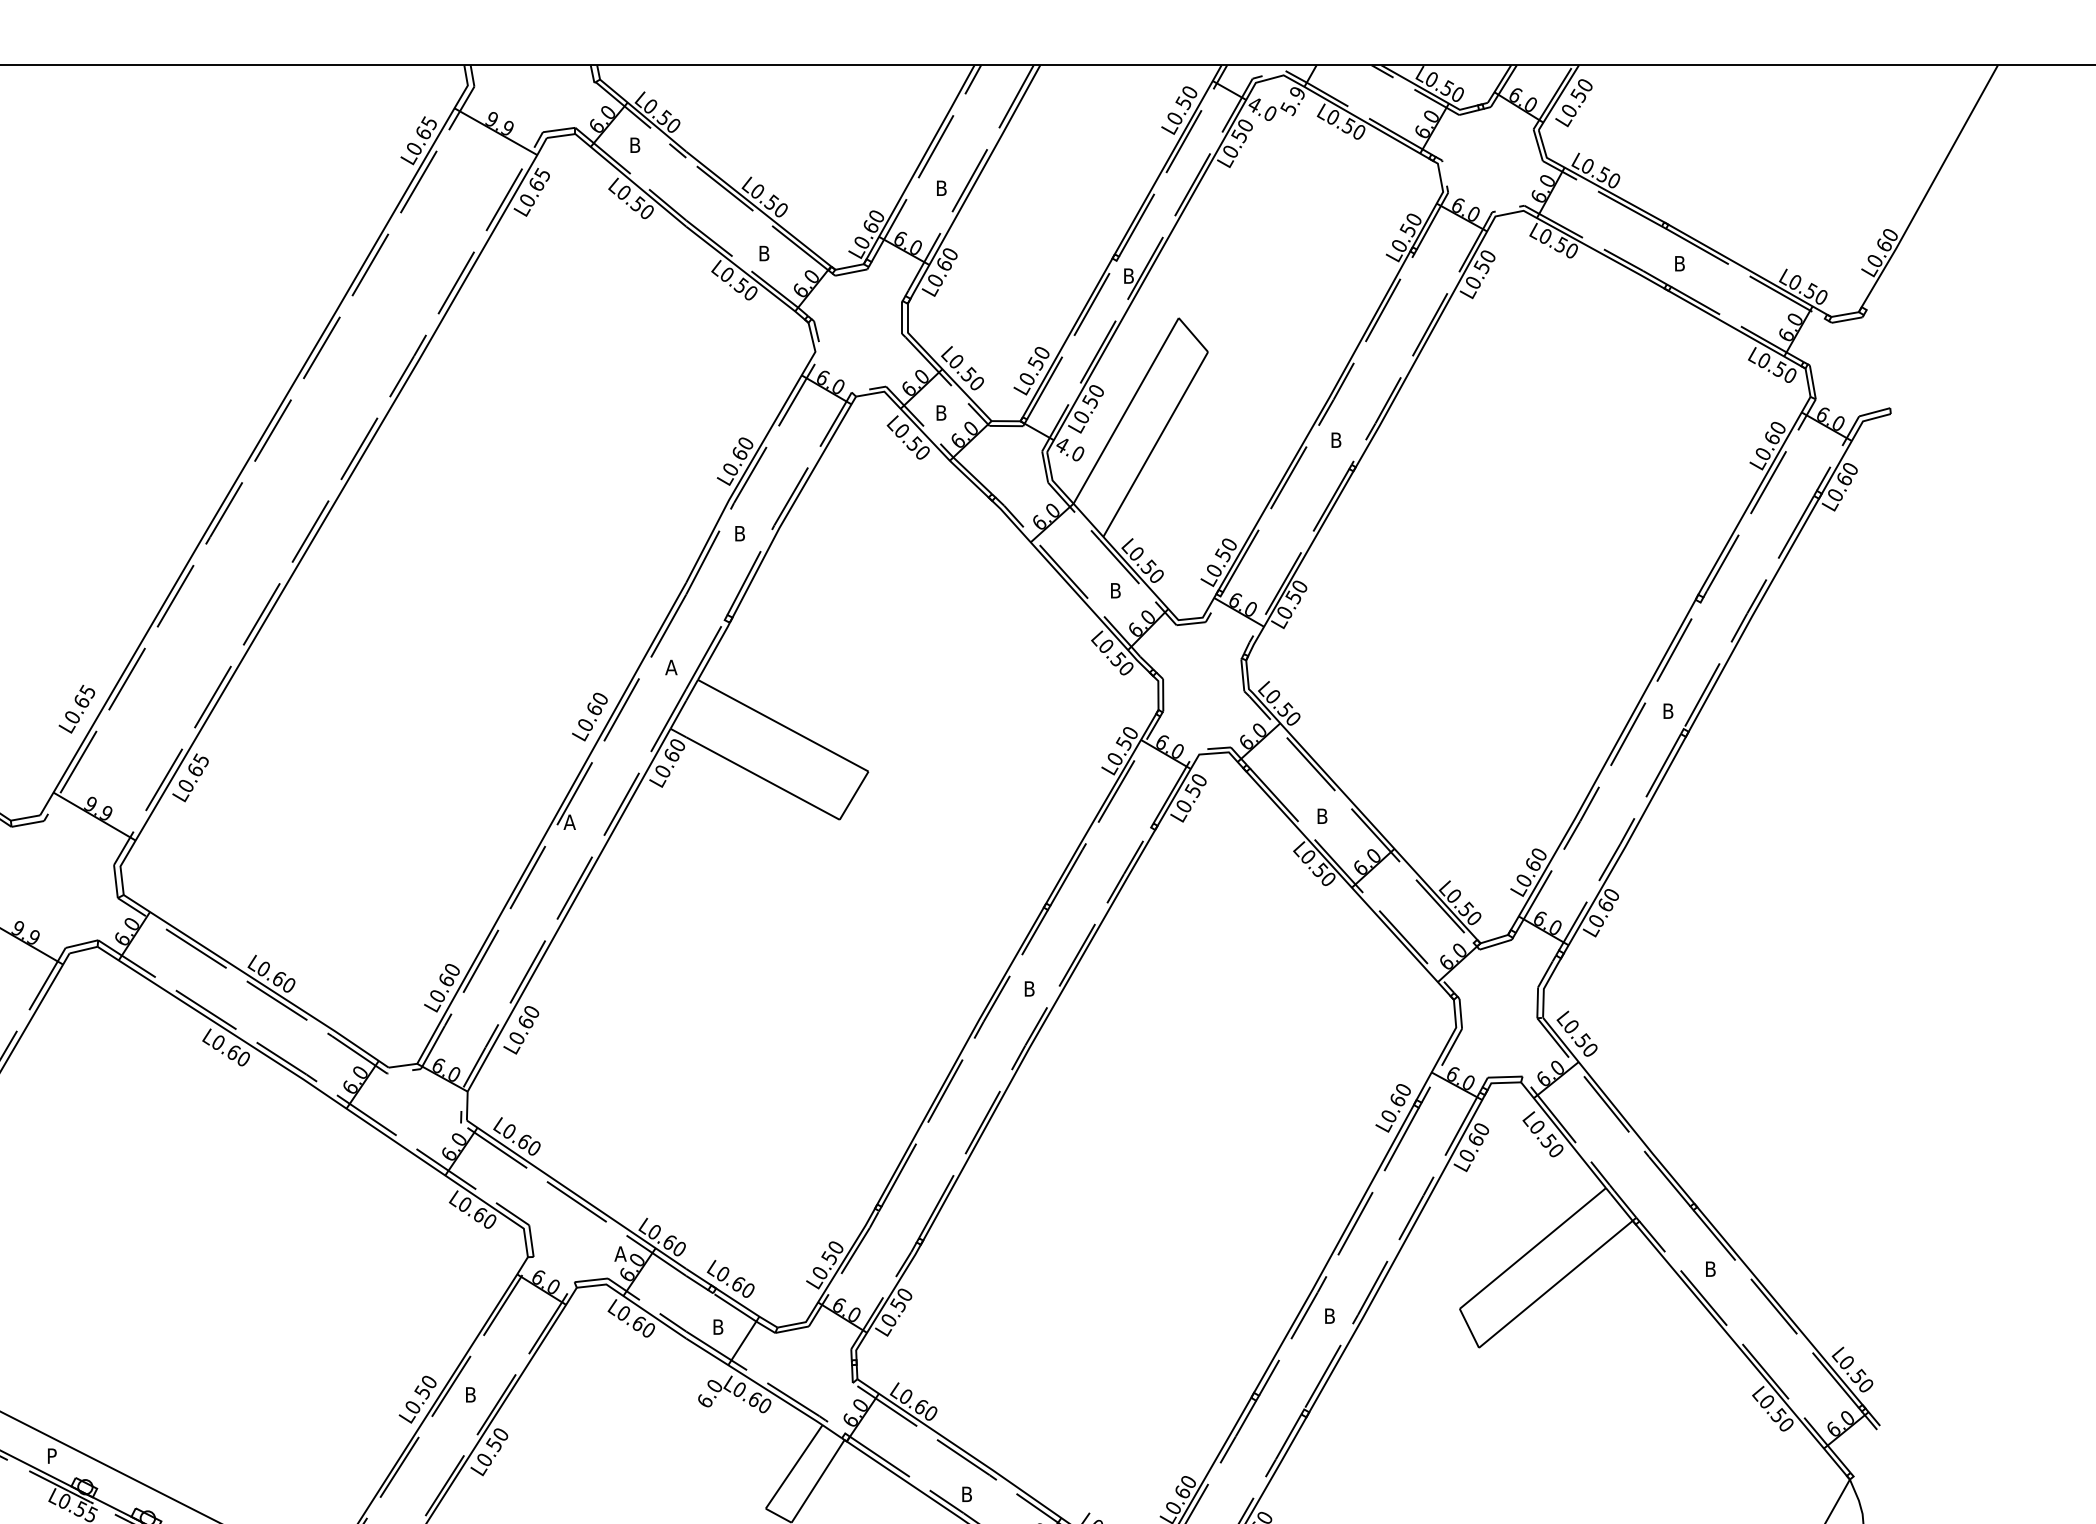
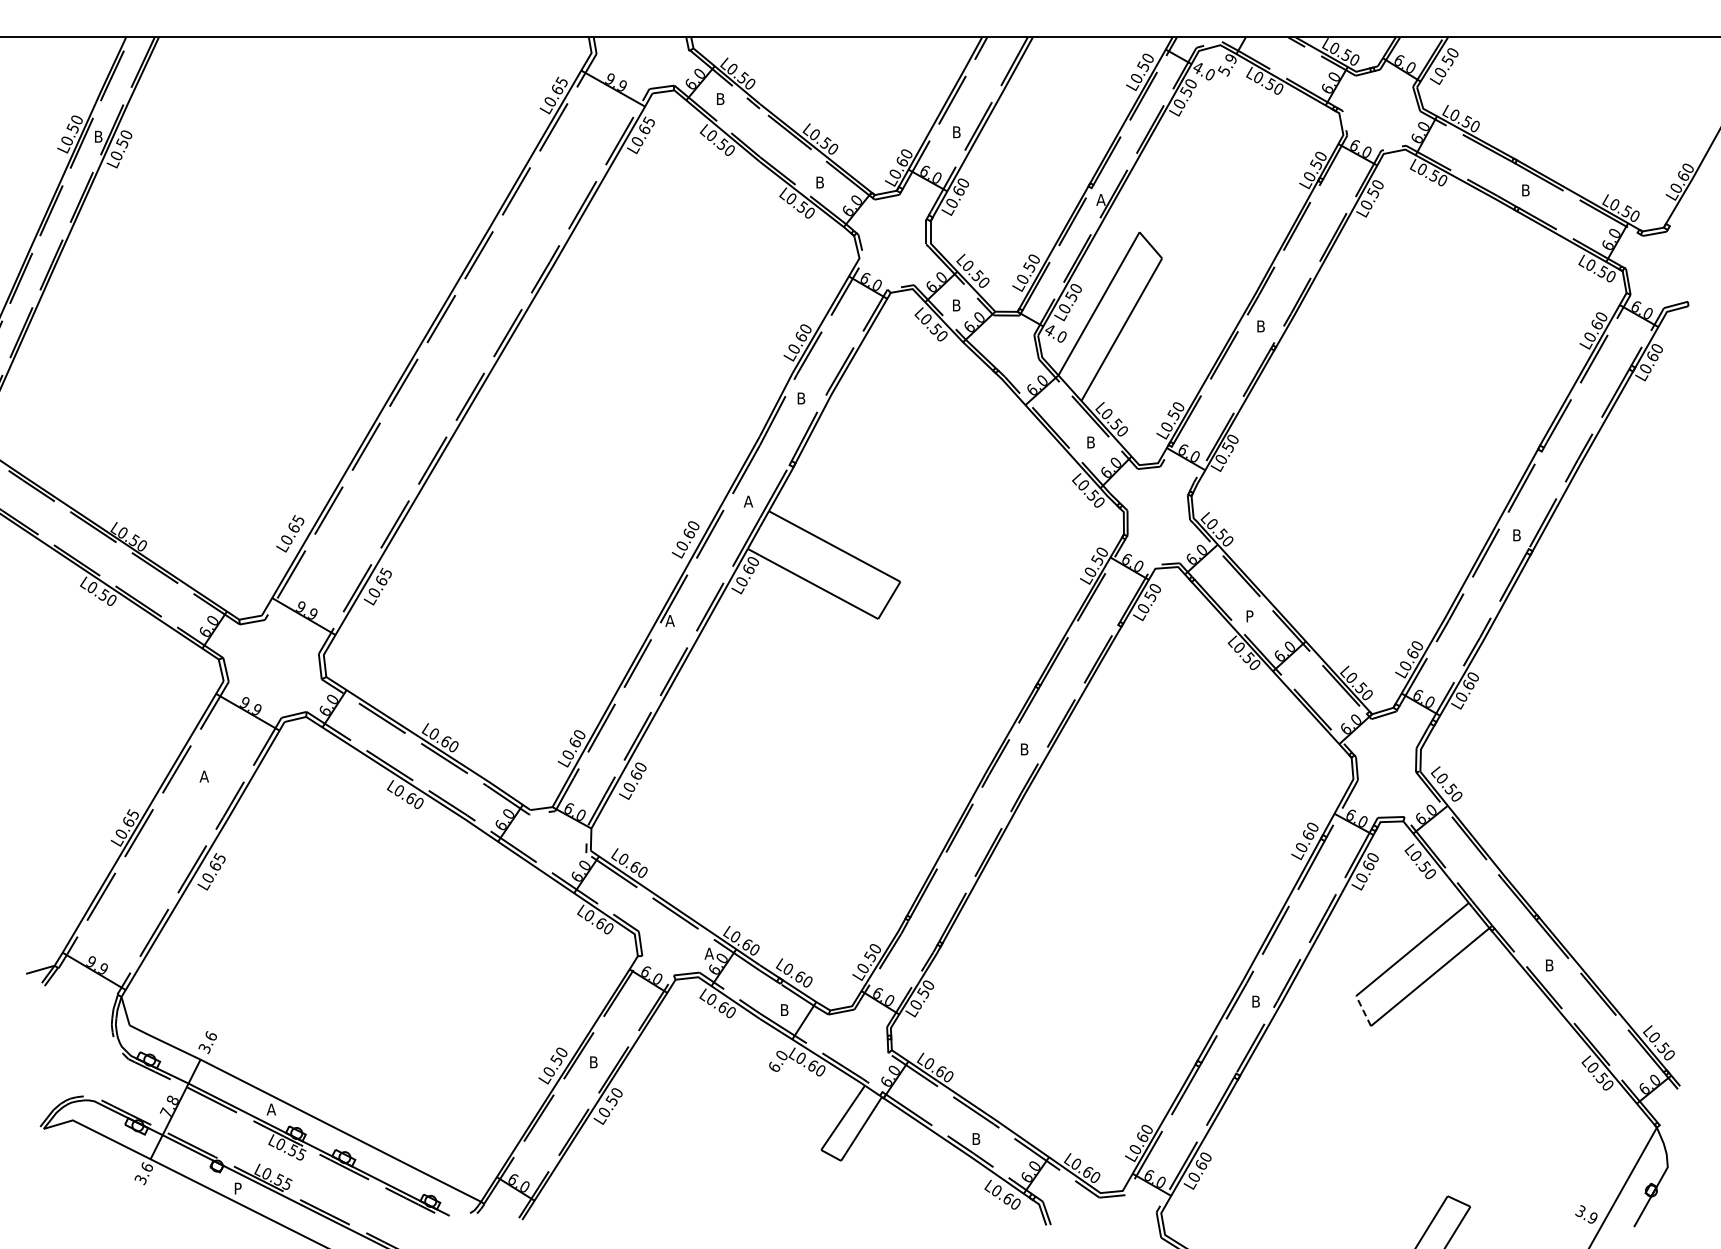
text: (1128, 275) -> (1100, 199), B -> A
text: (1323, 816) -> (1251, 616), B -> P
line: (1469, 1328) -> (1363, 1011), solid -> dashed
text: (52, 1456) -> (271, 1109), P -> A

